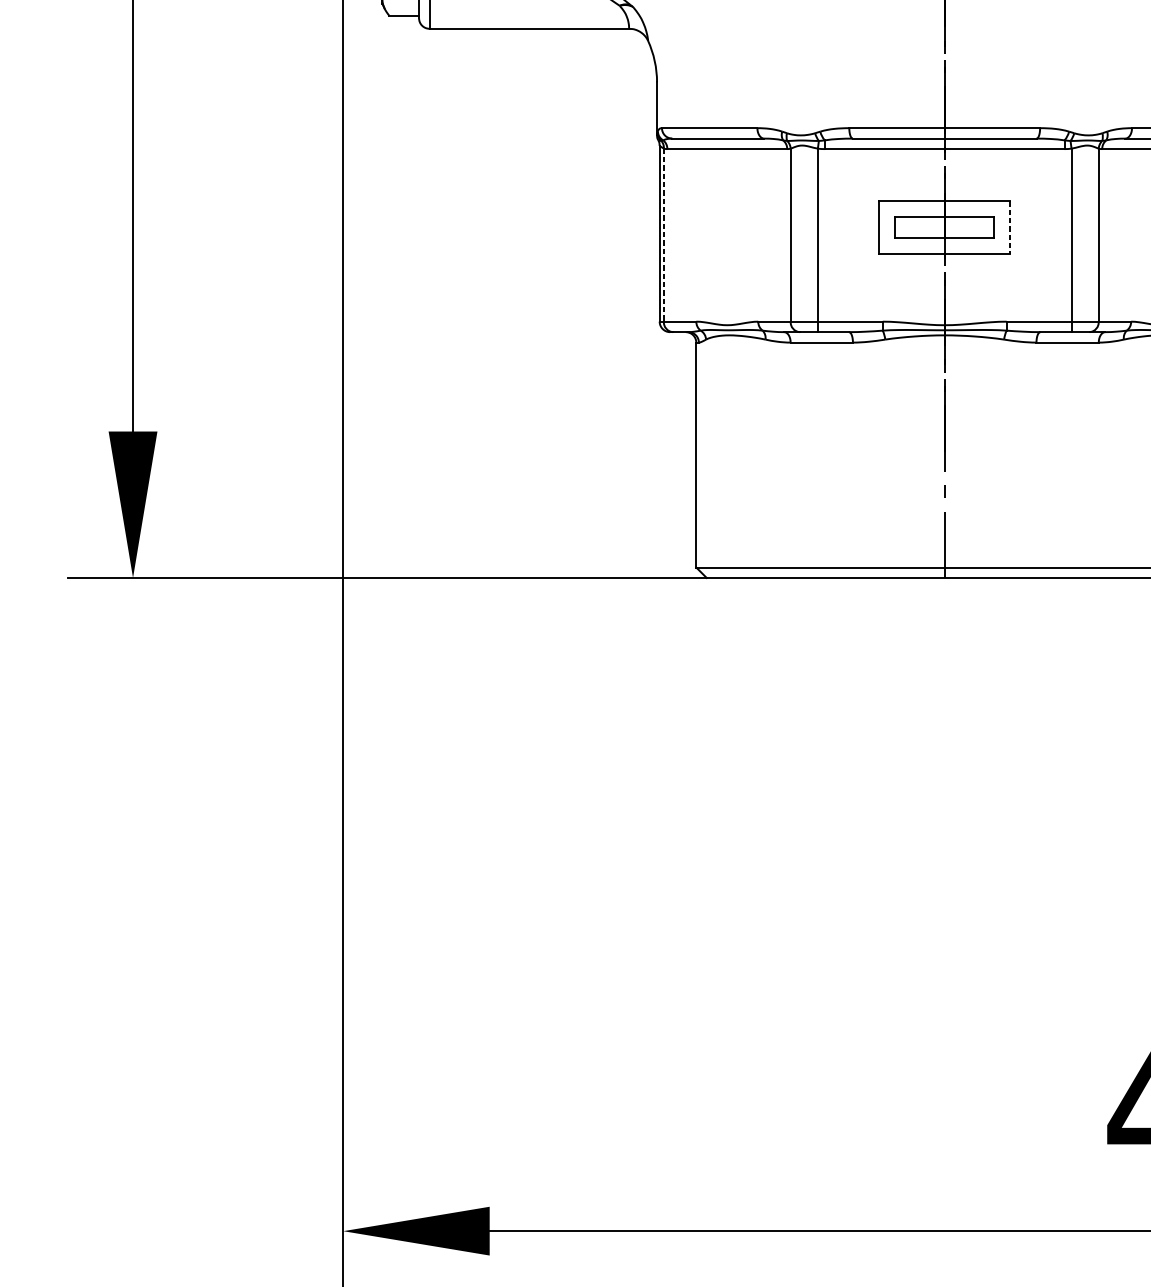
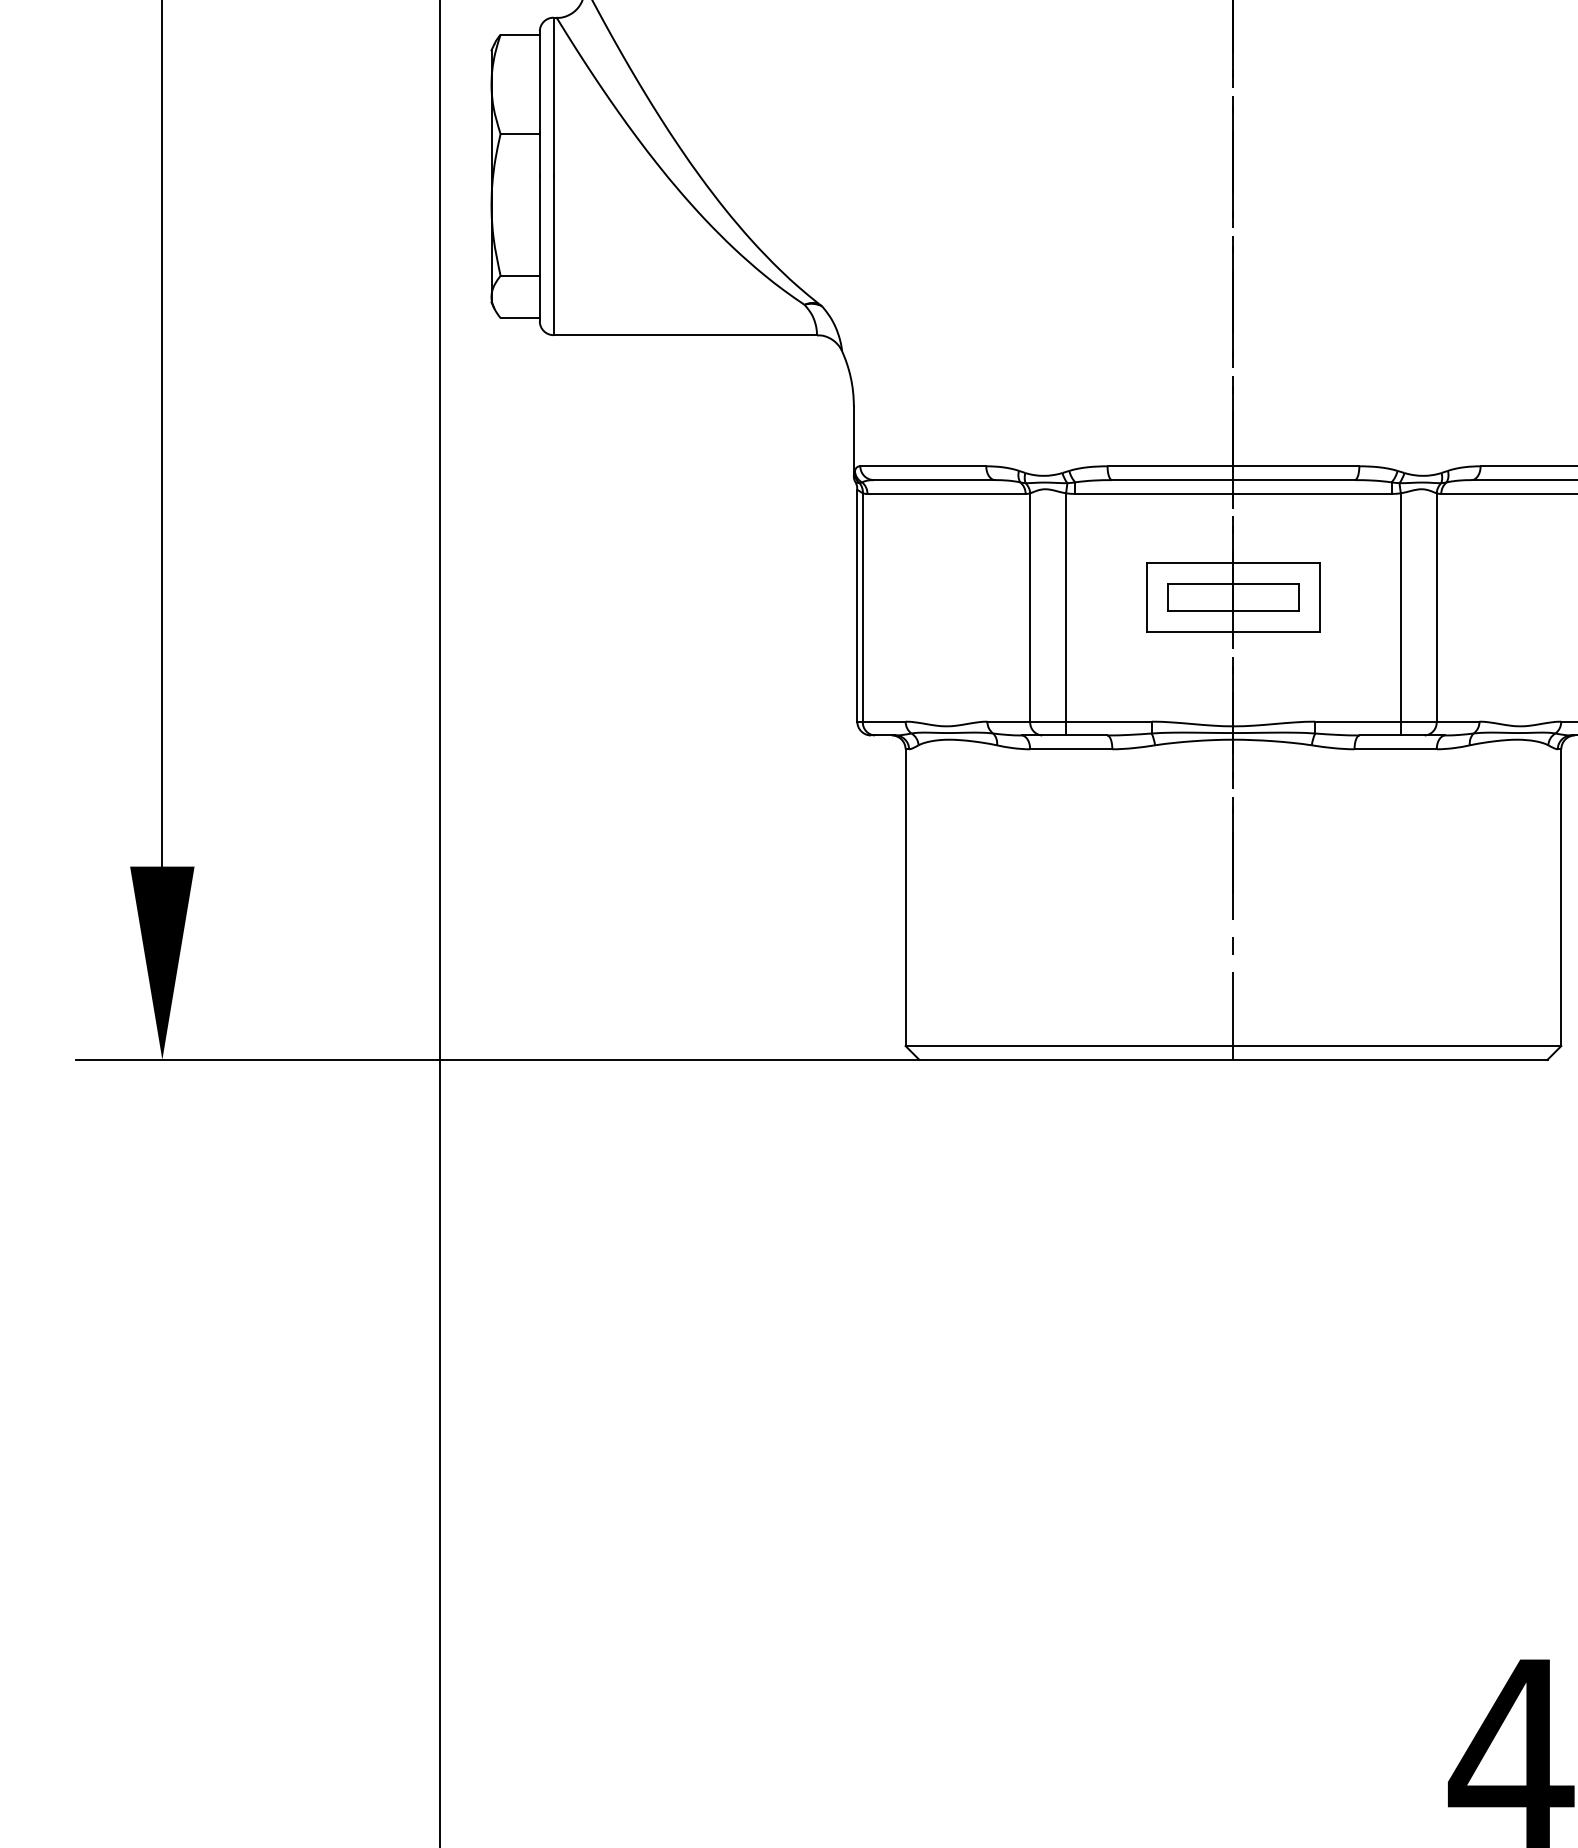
line: (1009, 227) -> (1319, 597), dashed -> solid
line: (663, 235) -> (862, 608), dashed -> solid

